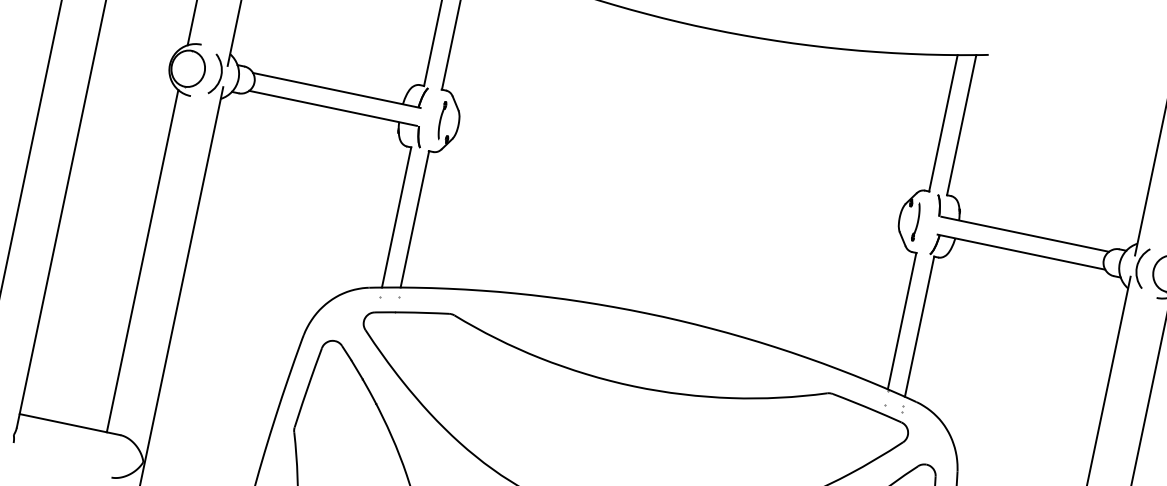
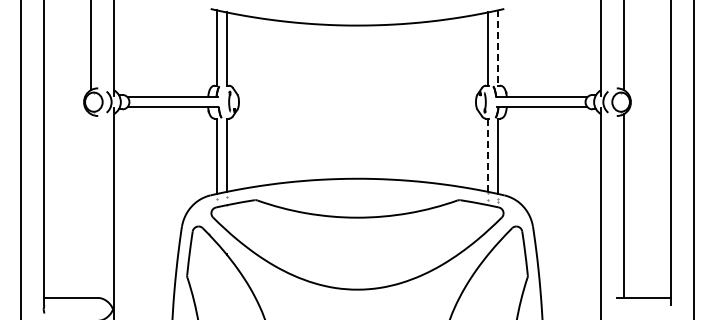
line: (960, 125) -> (497, 48), solid -> dashed
line: (143, 260) -> (91, 205), removed
line: (902, 321) -> (488, 155), solid -> dashed

